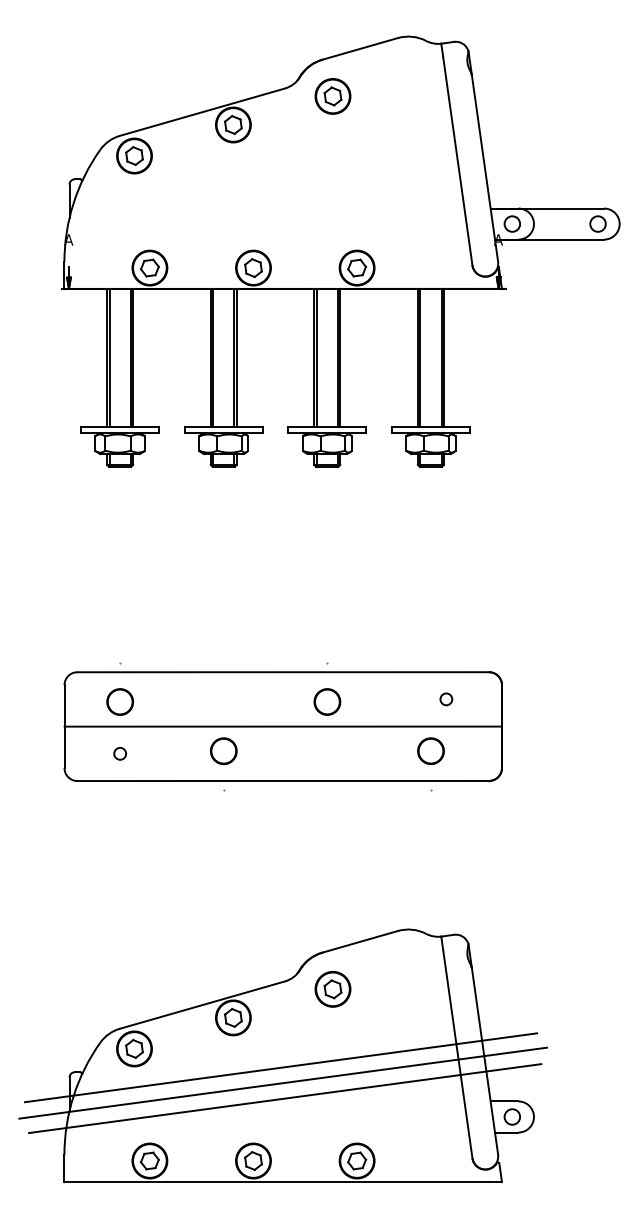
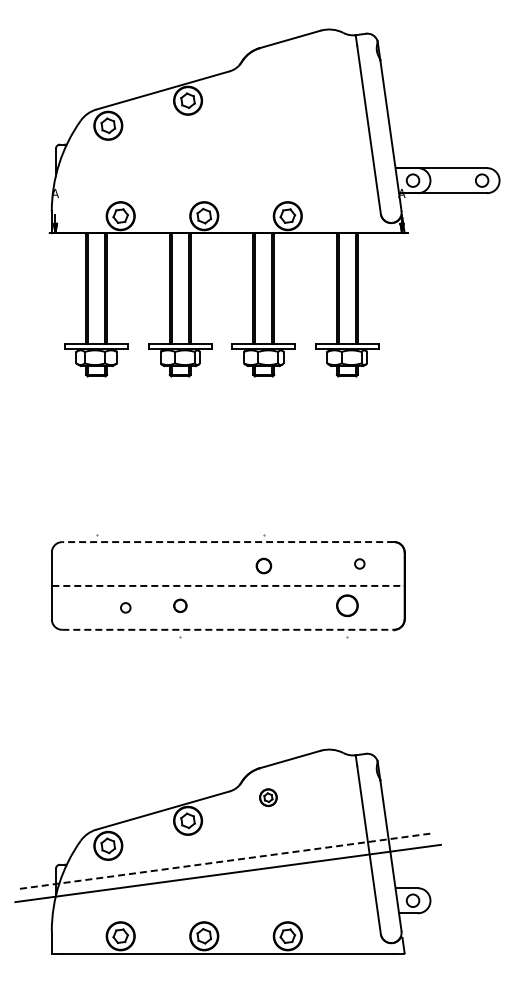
part: (333, 96) -> (268, 77), removed
line: (283, 672) -> (228, 542), solid -> dashed
part: (119, 701) -> (96, 565), removed
part: (326, 701) -> (263, 565), size x0.7
line: (283, 726) -> (228, 585), solid -> dashed
part: (224, 750) -> (180, 605), size x0.6
circle: (119, 753) -> (125, 607), moved
line: (283, 780) -> (228, 629), solid -> dashed
part: (333, 988) -> (268, 797), size x0.6
line: (282, 1068) -> (227, 861), solid -> dashed
line: (284, 1098) -> (229, 885), removed

